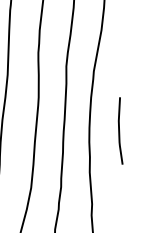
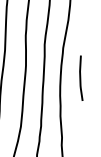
line: (120, 129) -> (81, 77), moved

